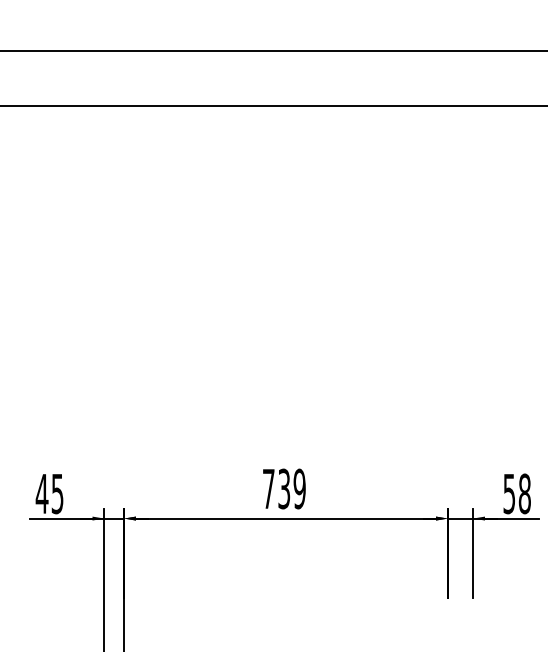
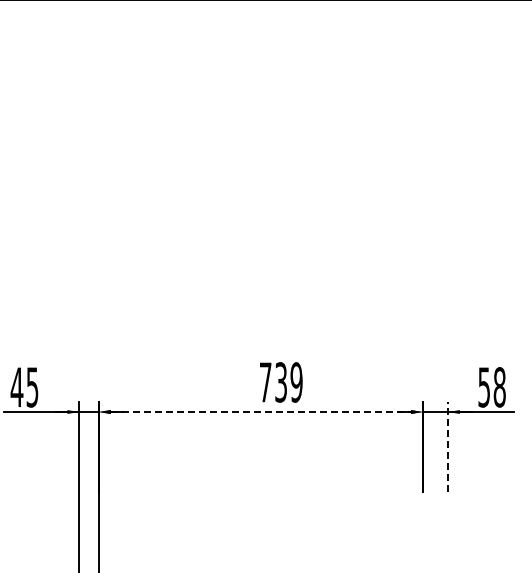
text: (284, 488) -> (281, 381), moved
line: (286, 518) -> (261, 411), solid -> dashed
line: (473, 553) -> (448, 446), solid -> dashed

